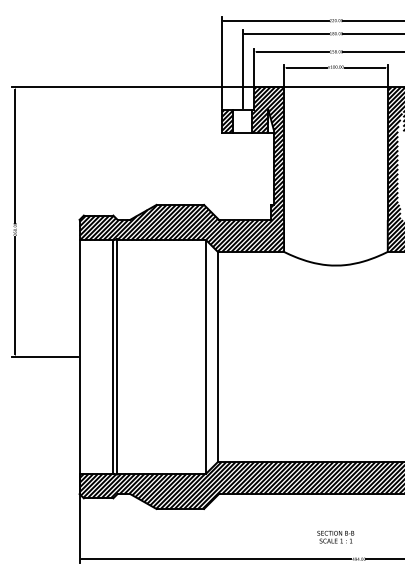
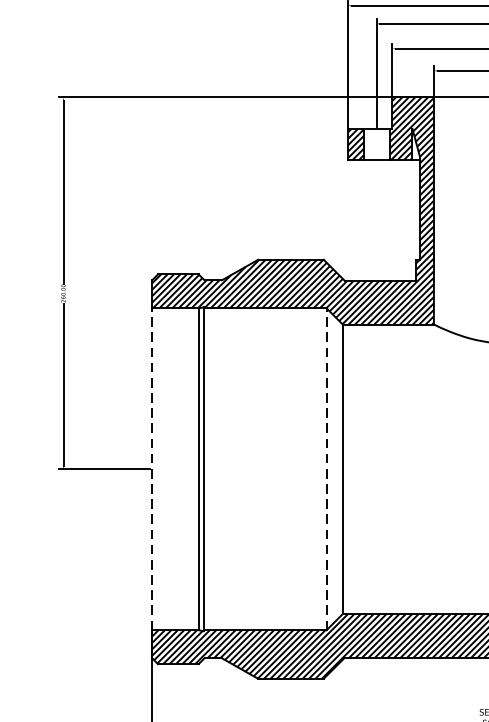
line: (79, 356) -> (152, 468), solid -> dashed
line: (206, 356) -> (327, 468), solid -> dashed

